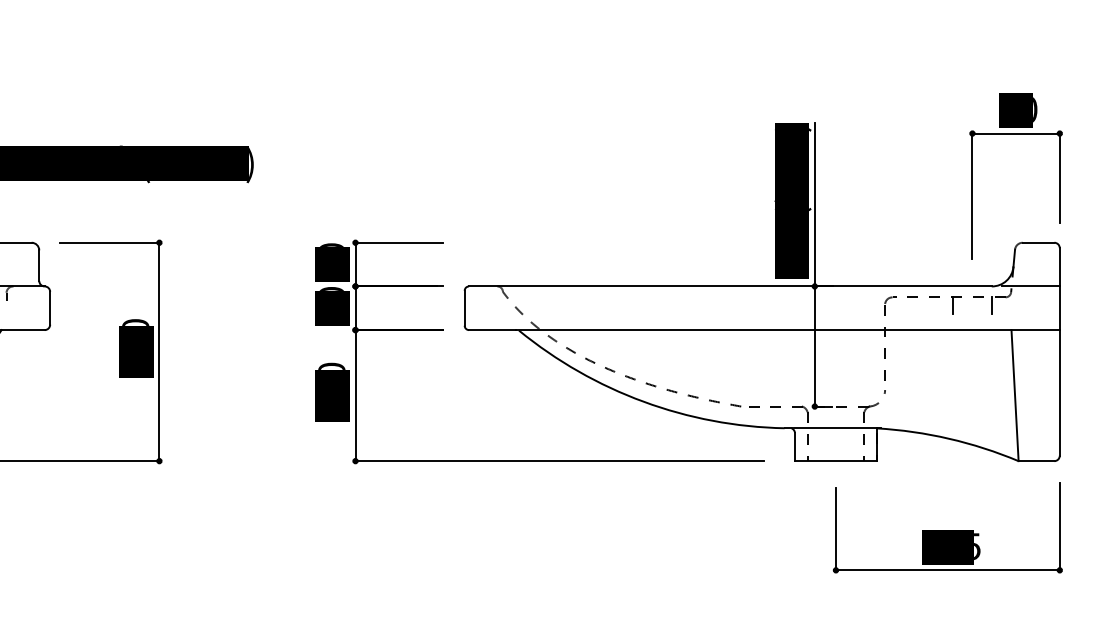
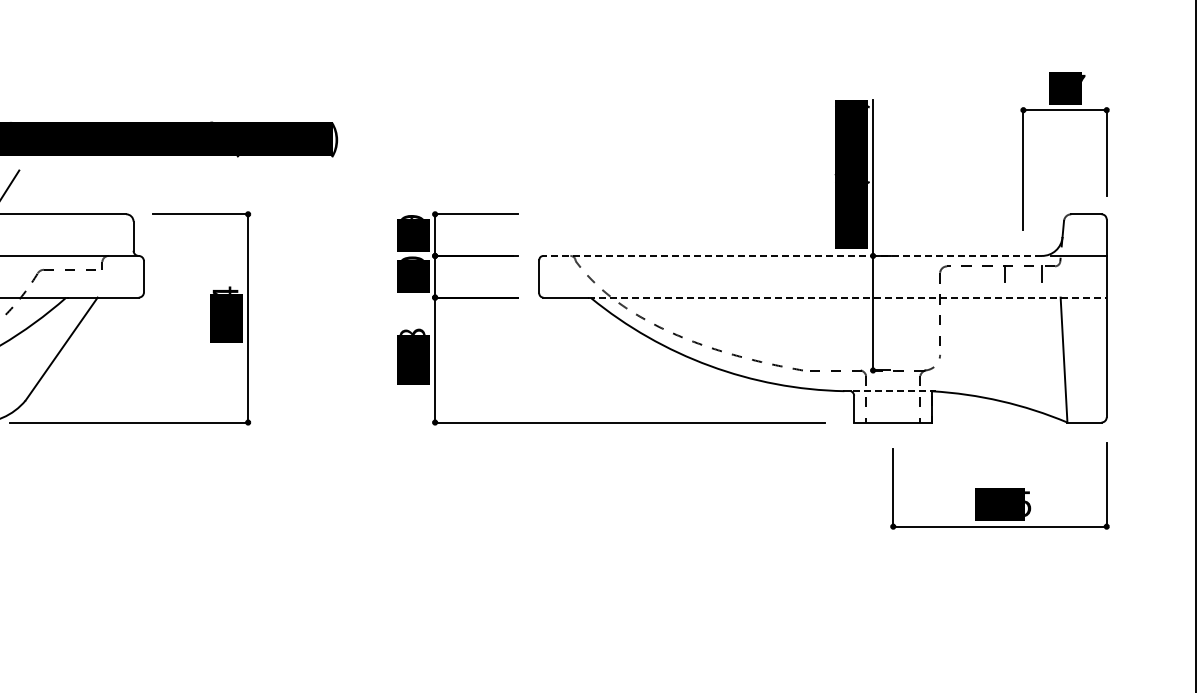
text: (1035, 108) -> (1083, 86), 80 -> 47
text: (331, 245) -> (412, 216), 40 -> 49
line: (730, 285) -> (792, 255), solid -> dashed
text: (135, 321) -> (225, 289), 200 -> 204
line: (789, 330) -> (848, 297), solid -> dashed
text: (331, 365) -> (412, 331), 120 -> 108
line: (838, 428) -> (895, 391), solid -> dashed

